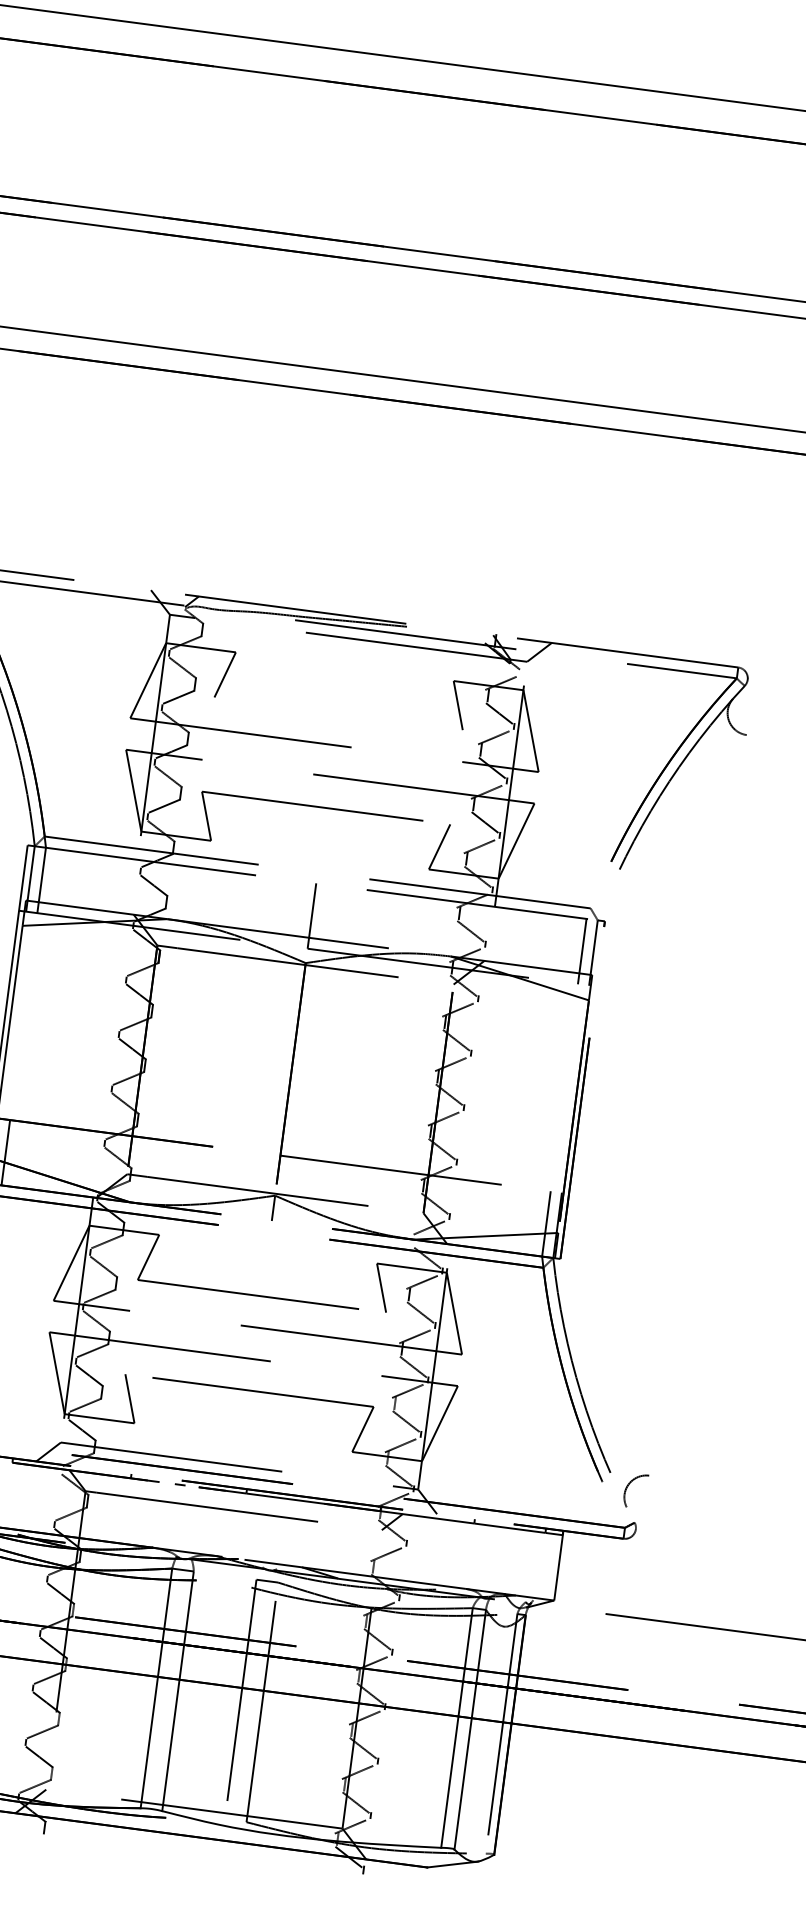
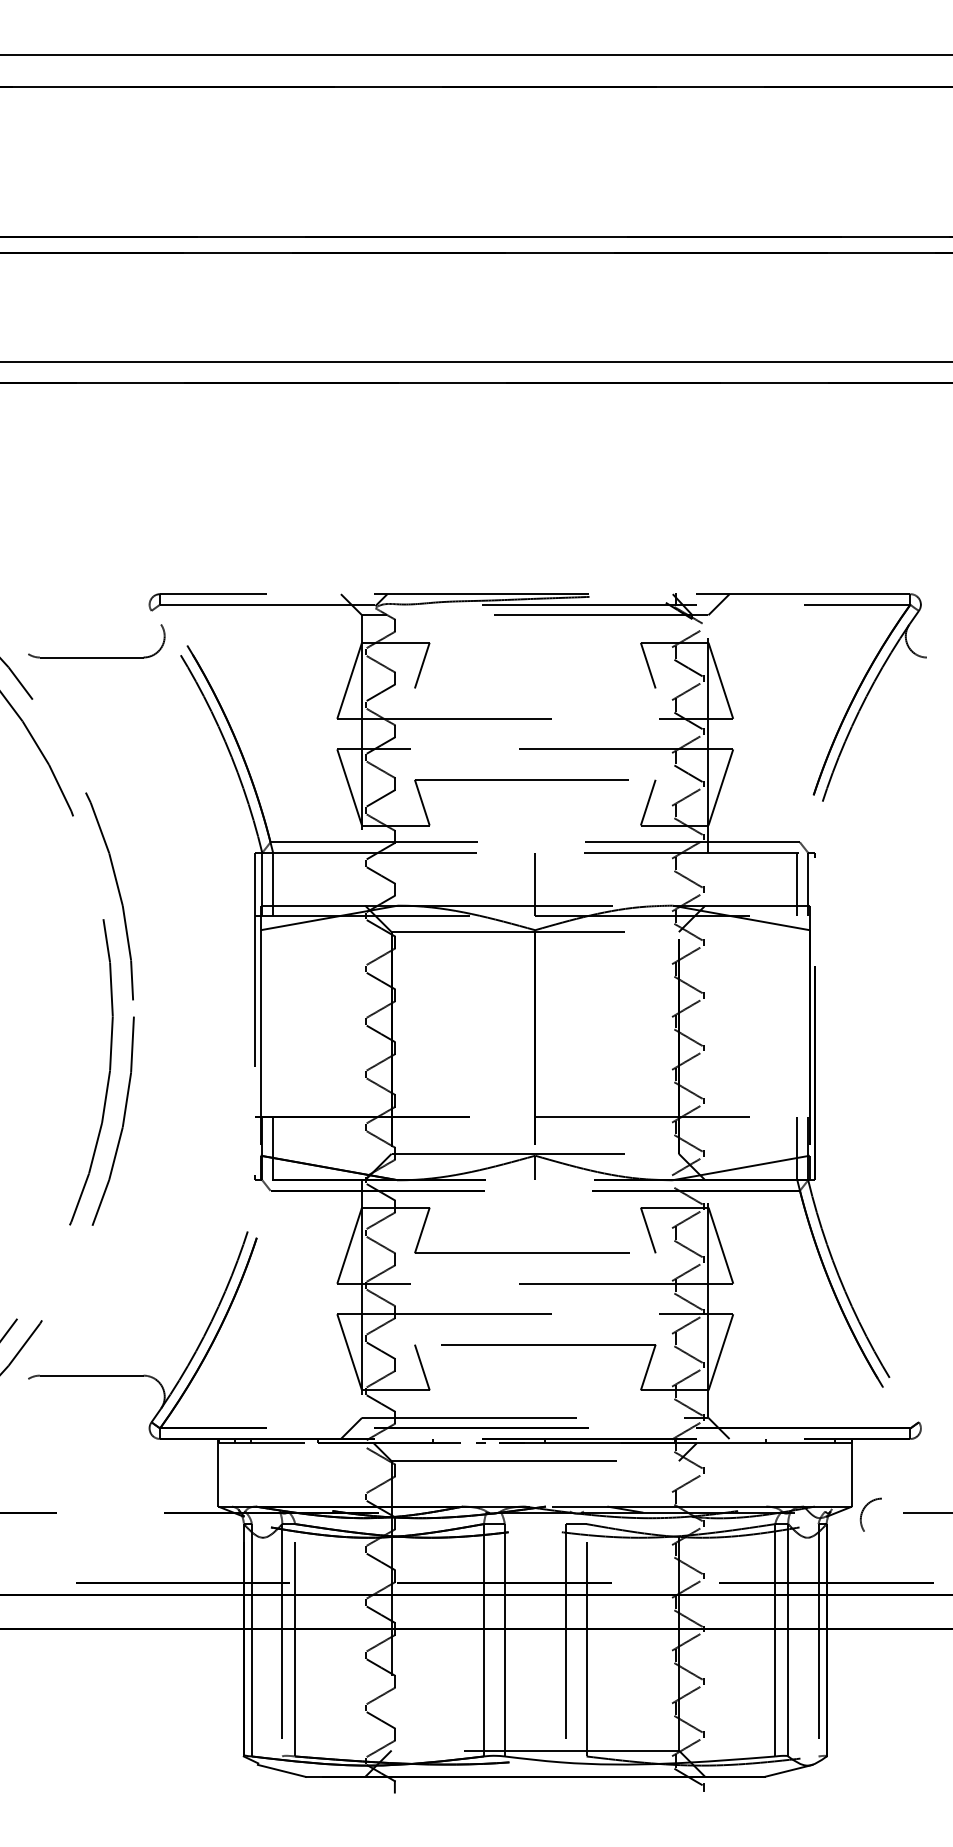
curve: (628, 1487) -> (863, 1512), moved

